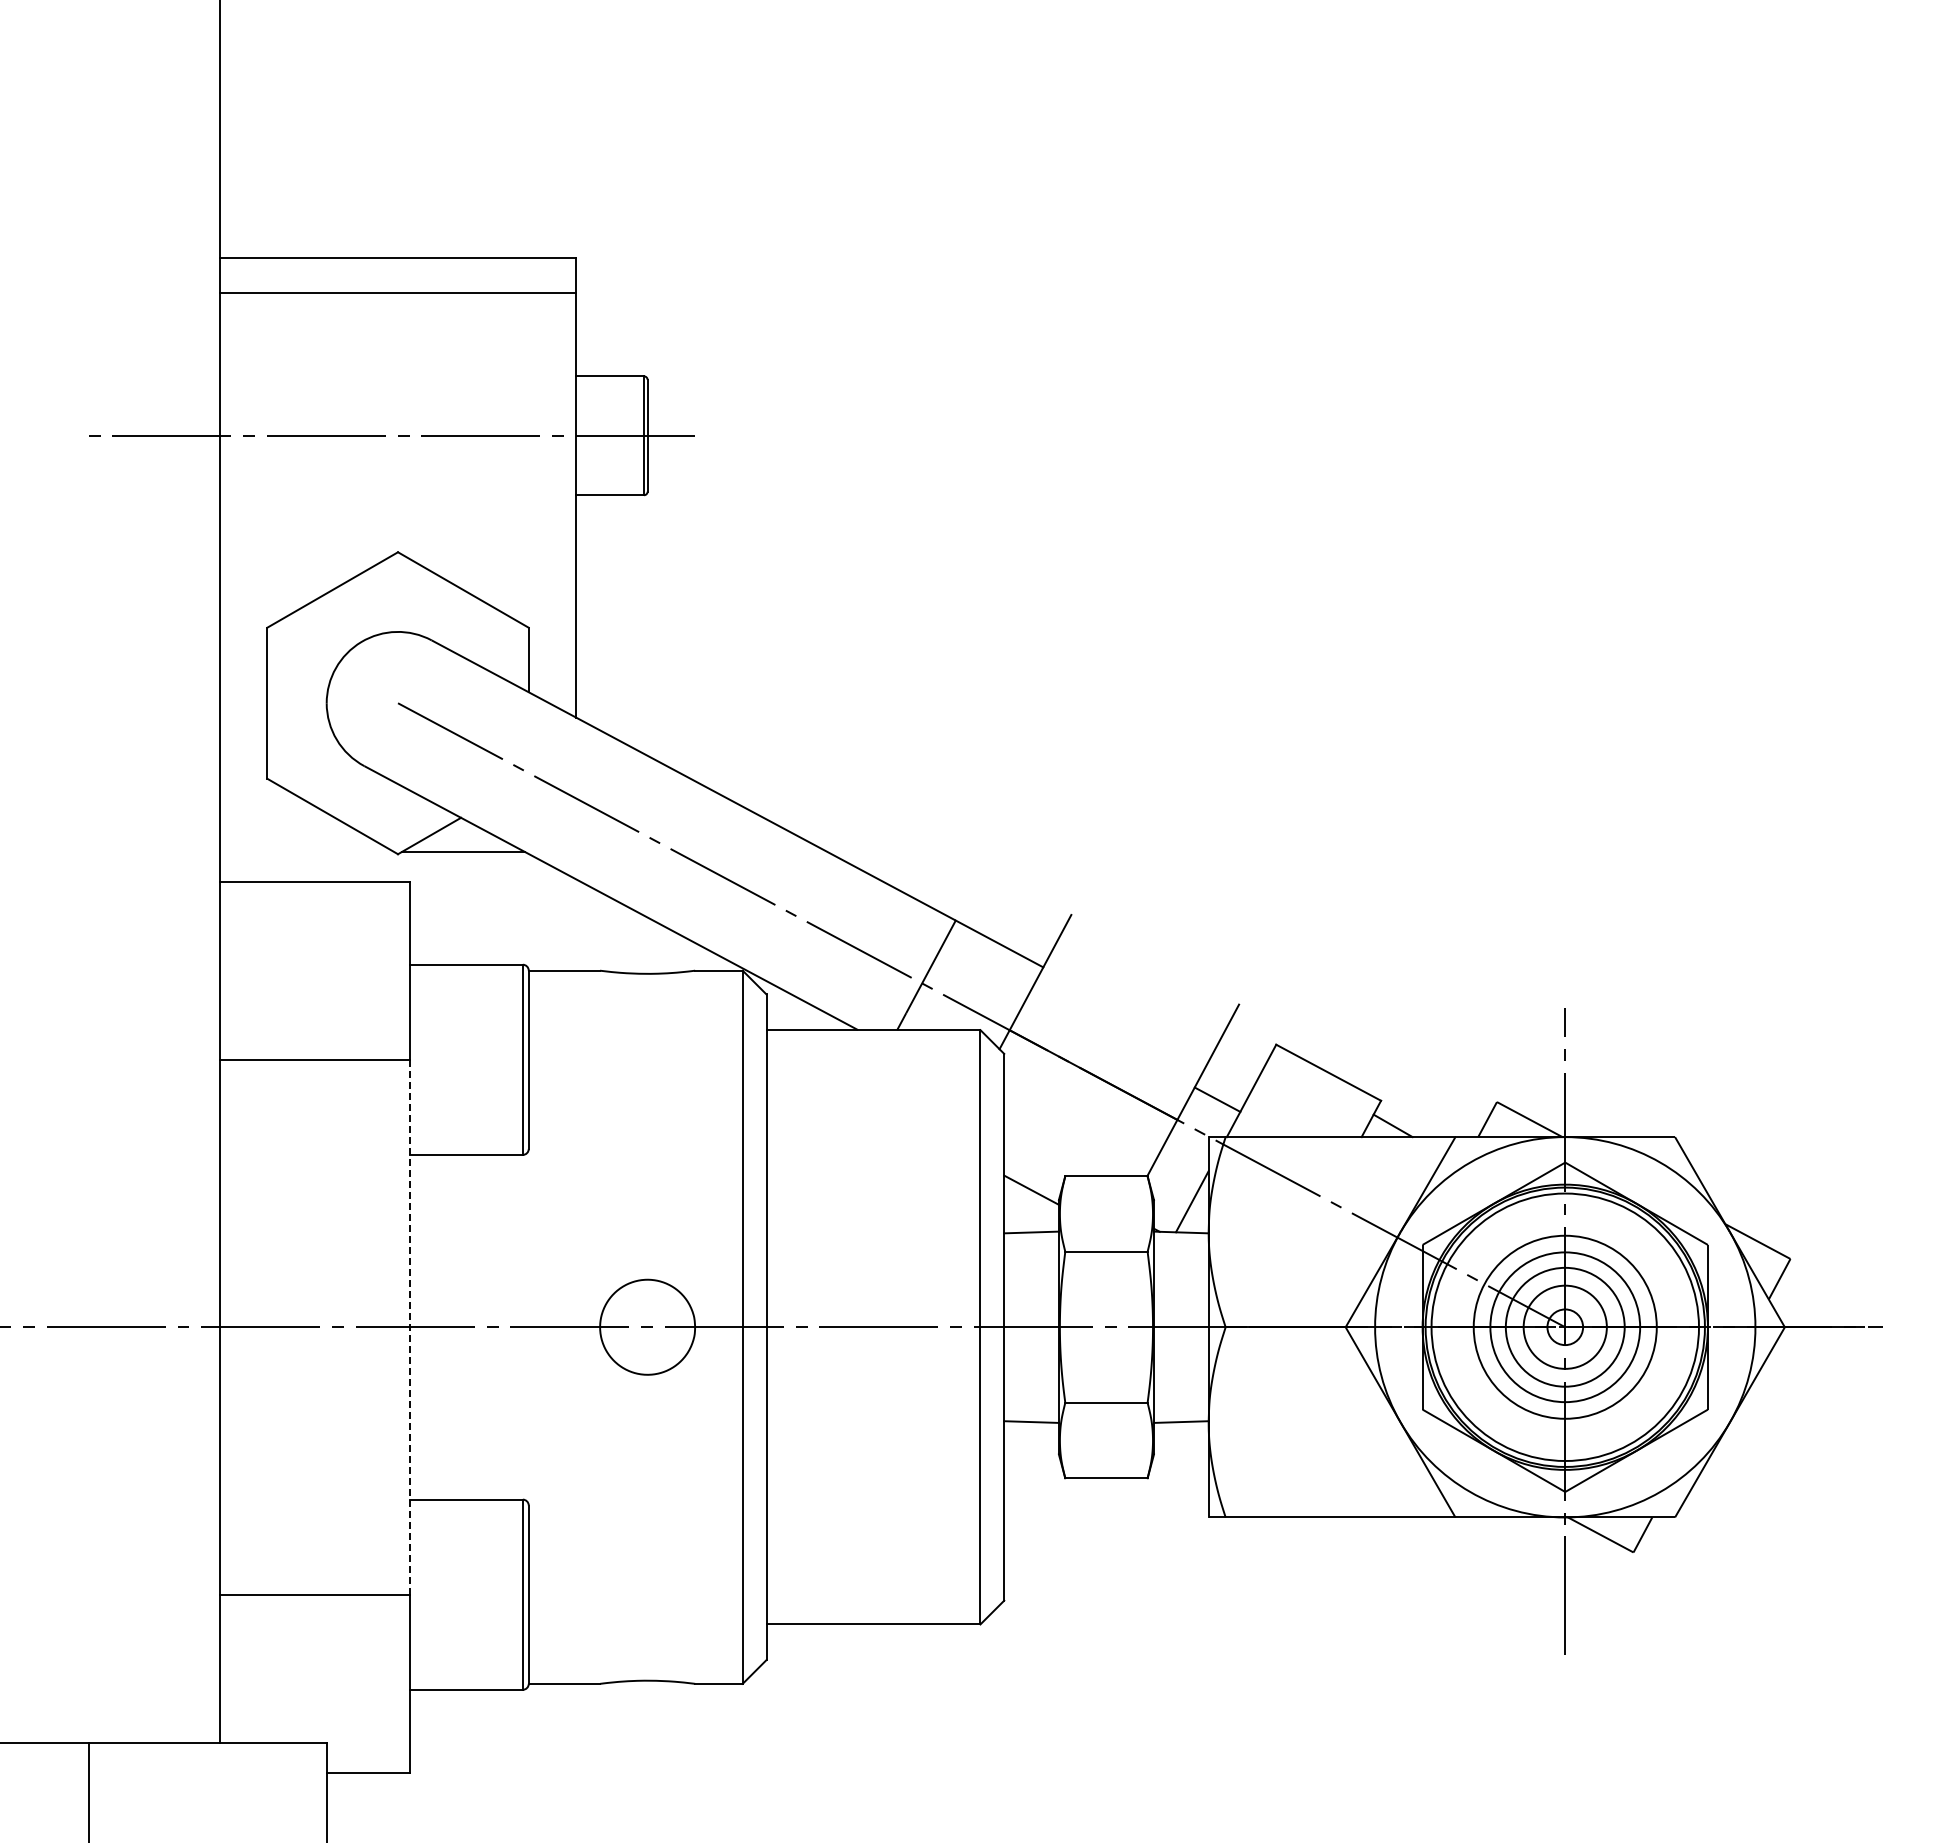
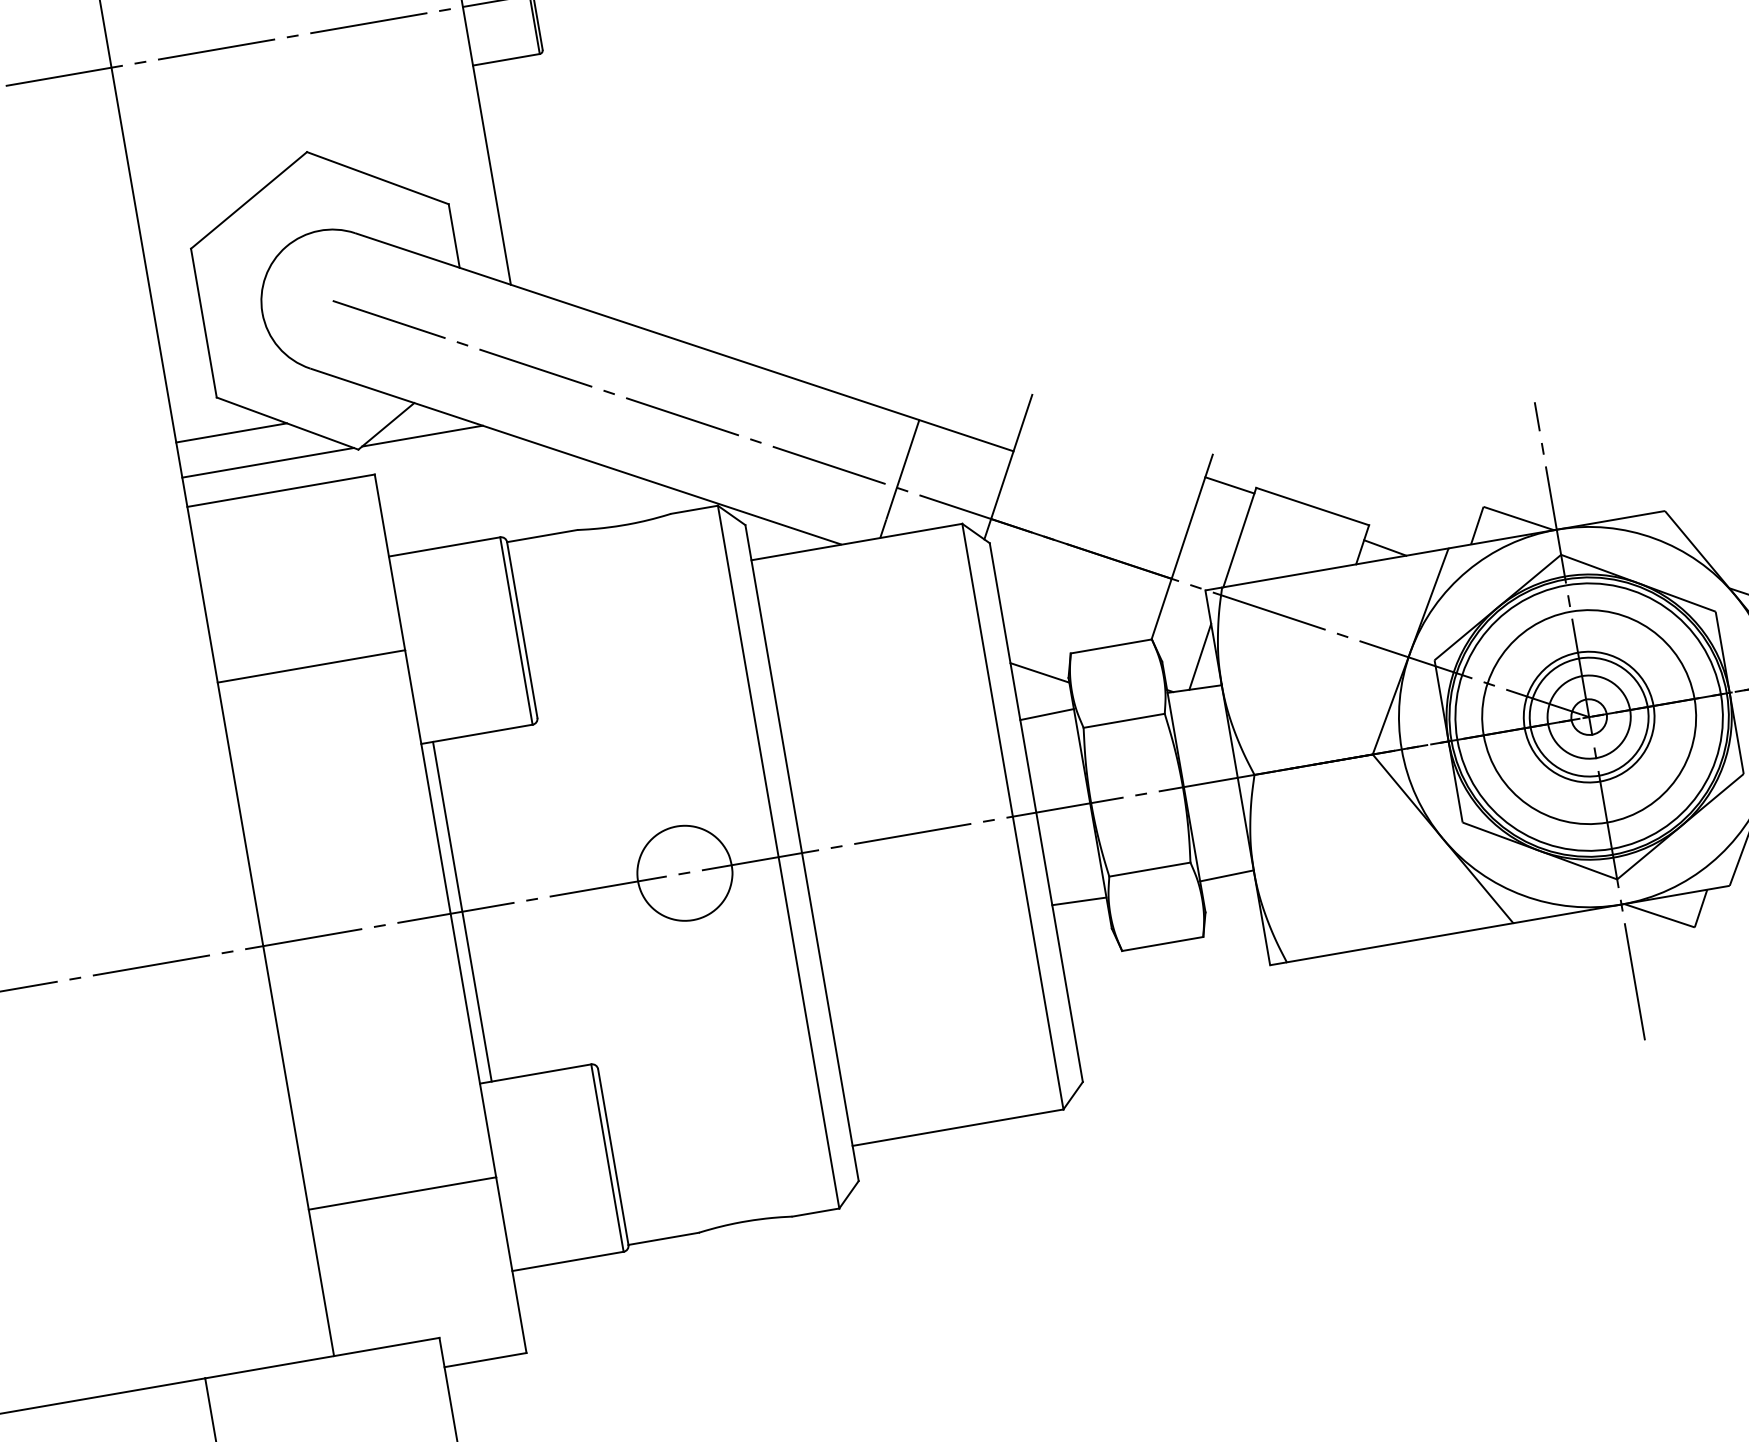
line: (275, 816) -> (231, 433), added
line: (306, 851) -> (267, 462), added
line: (1217, 1099) -> (1229, 485), moved
line: (409, 1326) -> (450, 913), dashed -> solid
line: (421, 1326) -> (461, 911), added
circle: (1564, 1326) -> (1588, 716), size x0.71
circle: (1565, 1327) -> (1589, 717), size x1.43

